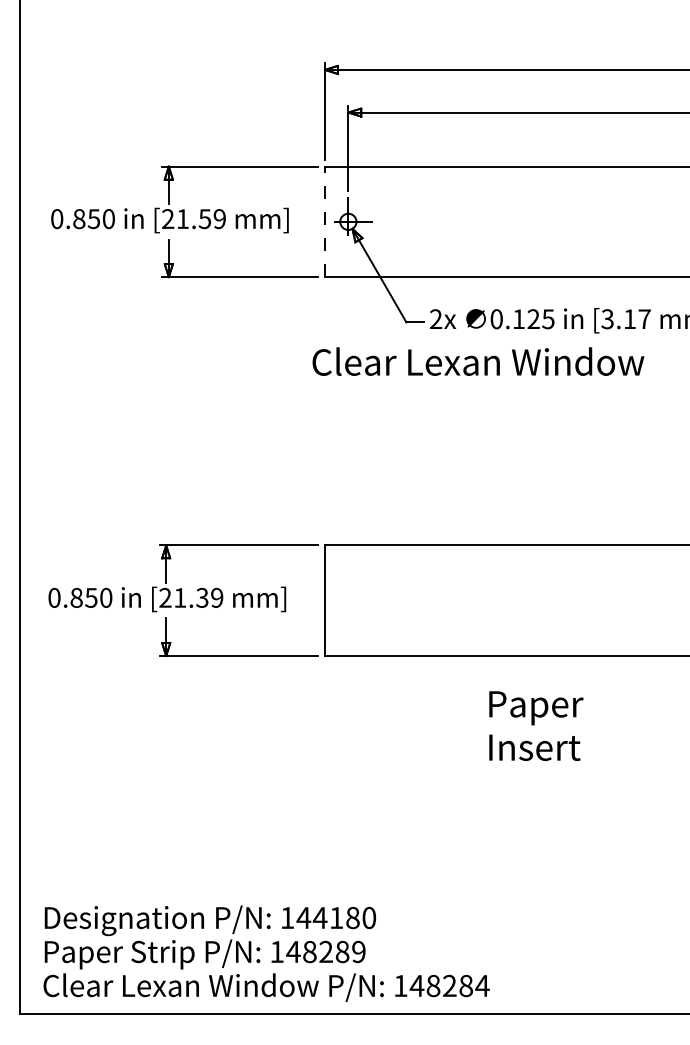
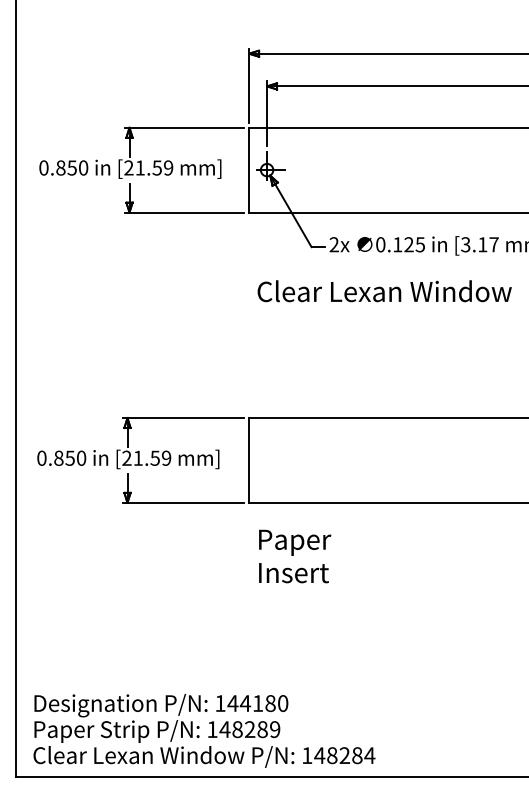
line: (325, 221) -> (249, 169), dashed -> solid
text: (478, 361) -> (384, 291), moved
text: (202, 596) -> (155, 457), [21.39 -> [21.59
text: (536, 726) -> (295, 556), moved

